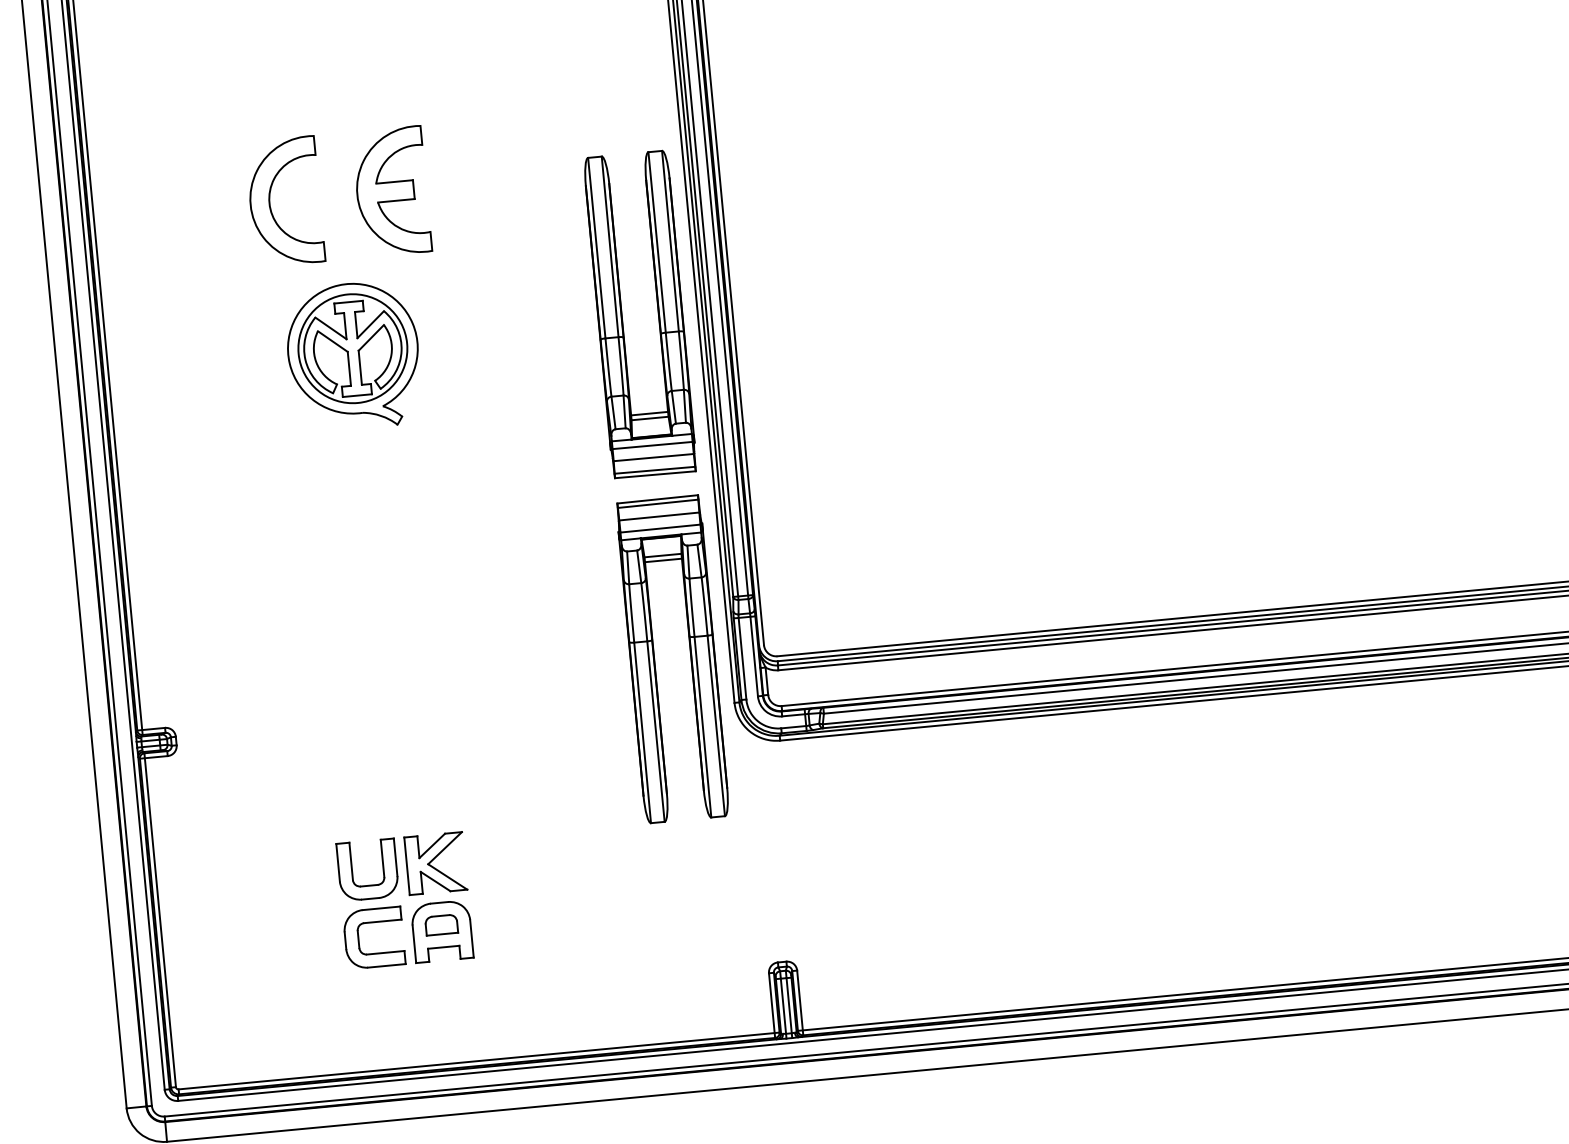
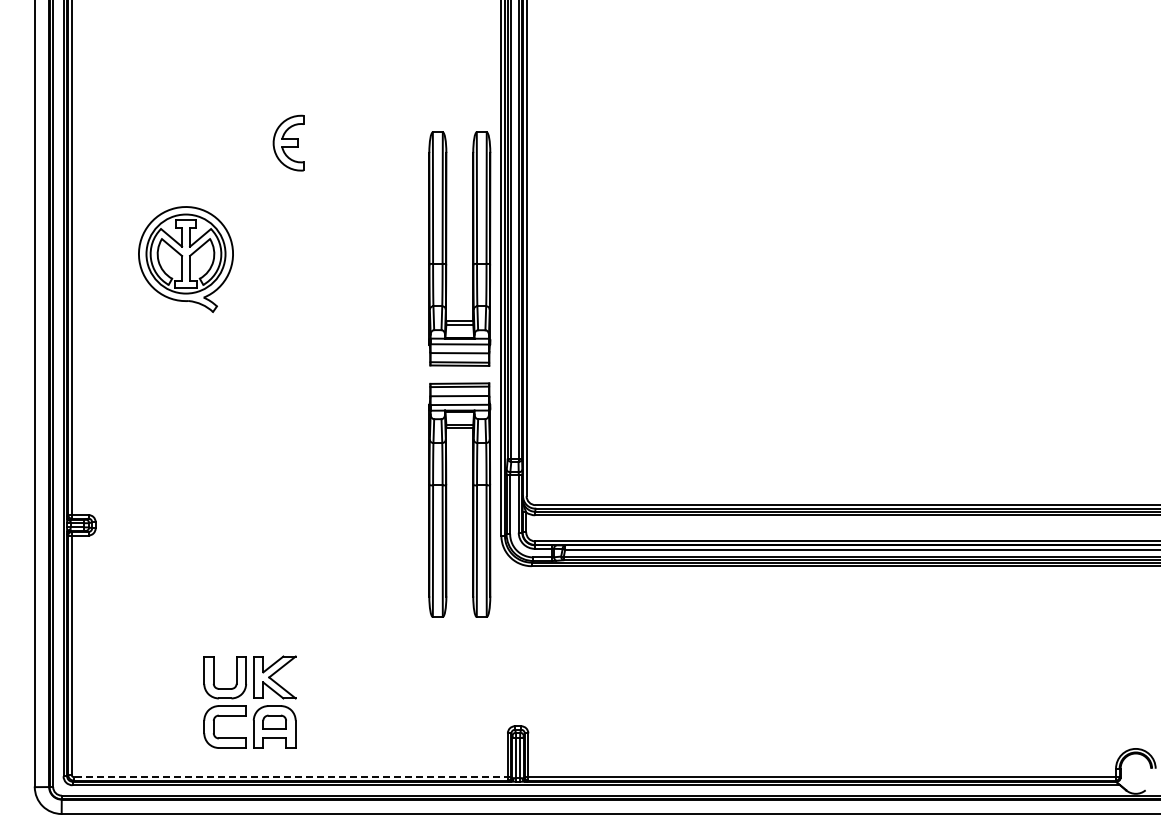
part: (391, 190) -> (288, 142), size x0.6
part: (270, 202) -> (200, 142), removed
part: (352, 356) -> (185, 259), moved
part: (404, 899) -> (249, 701), moved
line: (479, 1060) -> (292, 776), solid -> dashed

